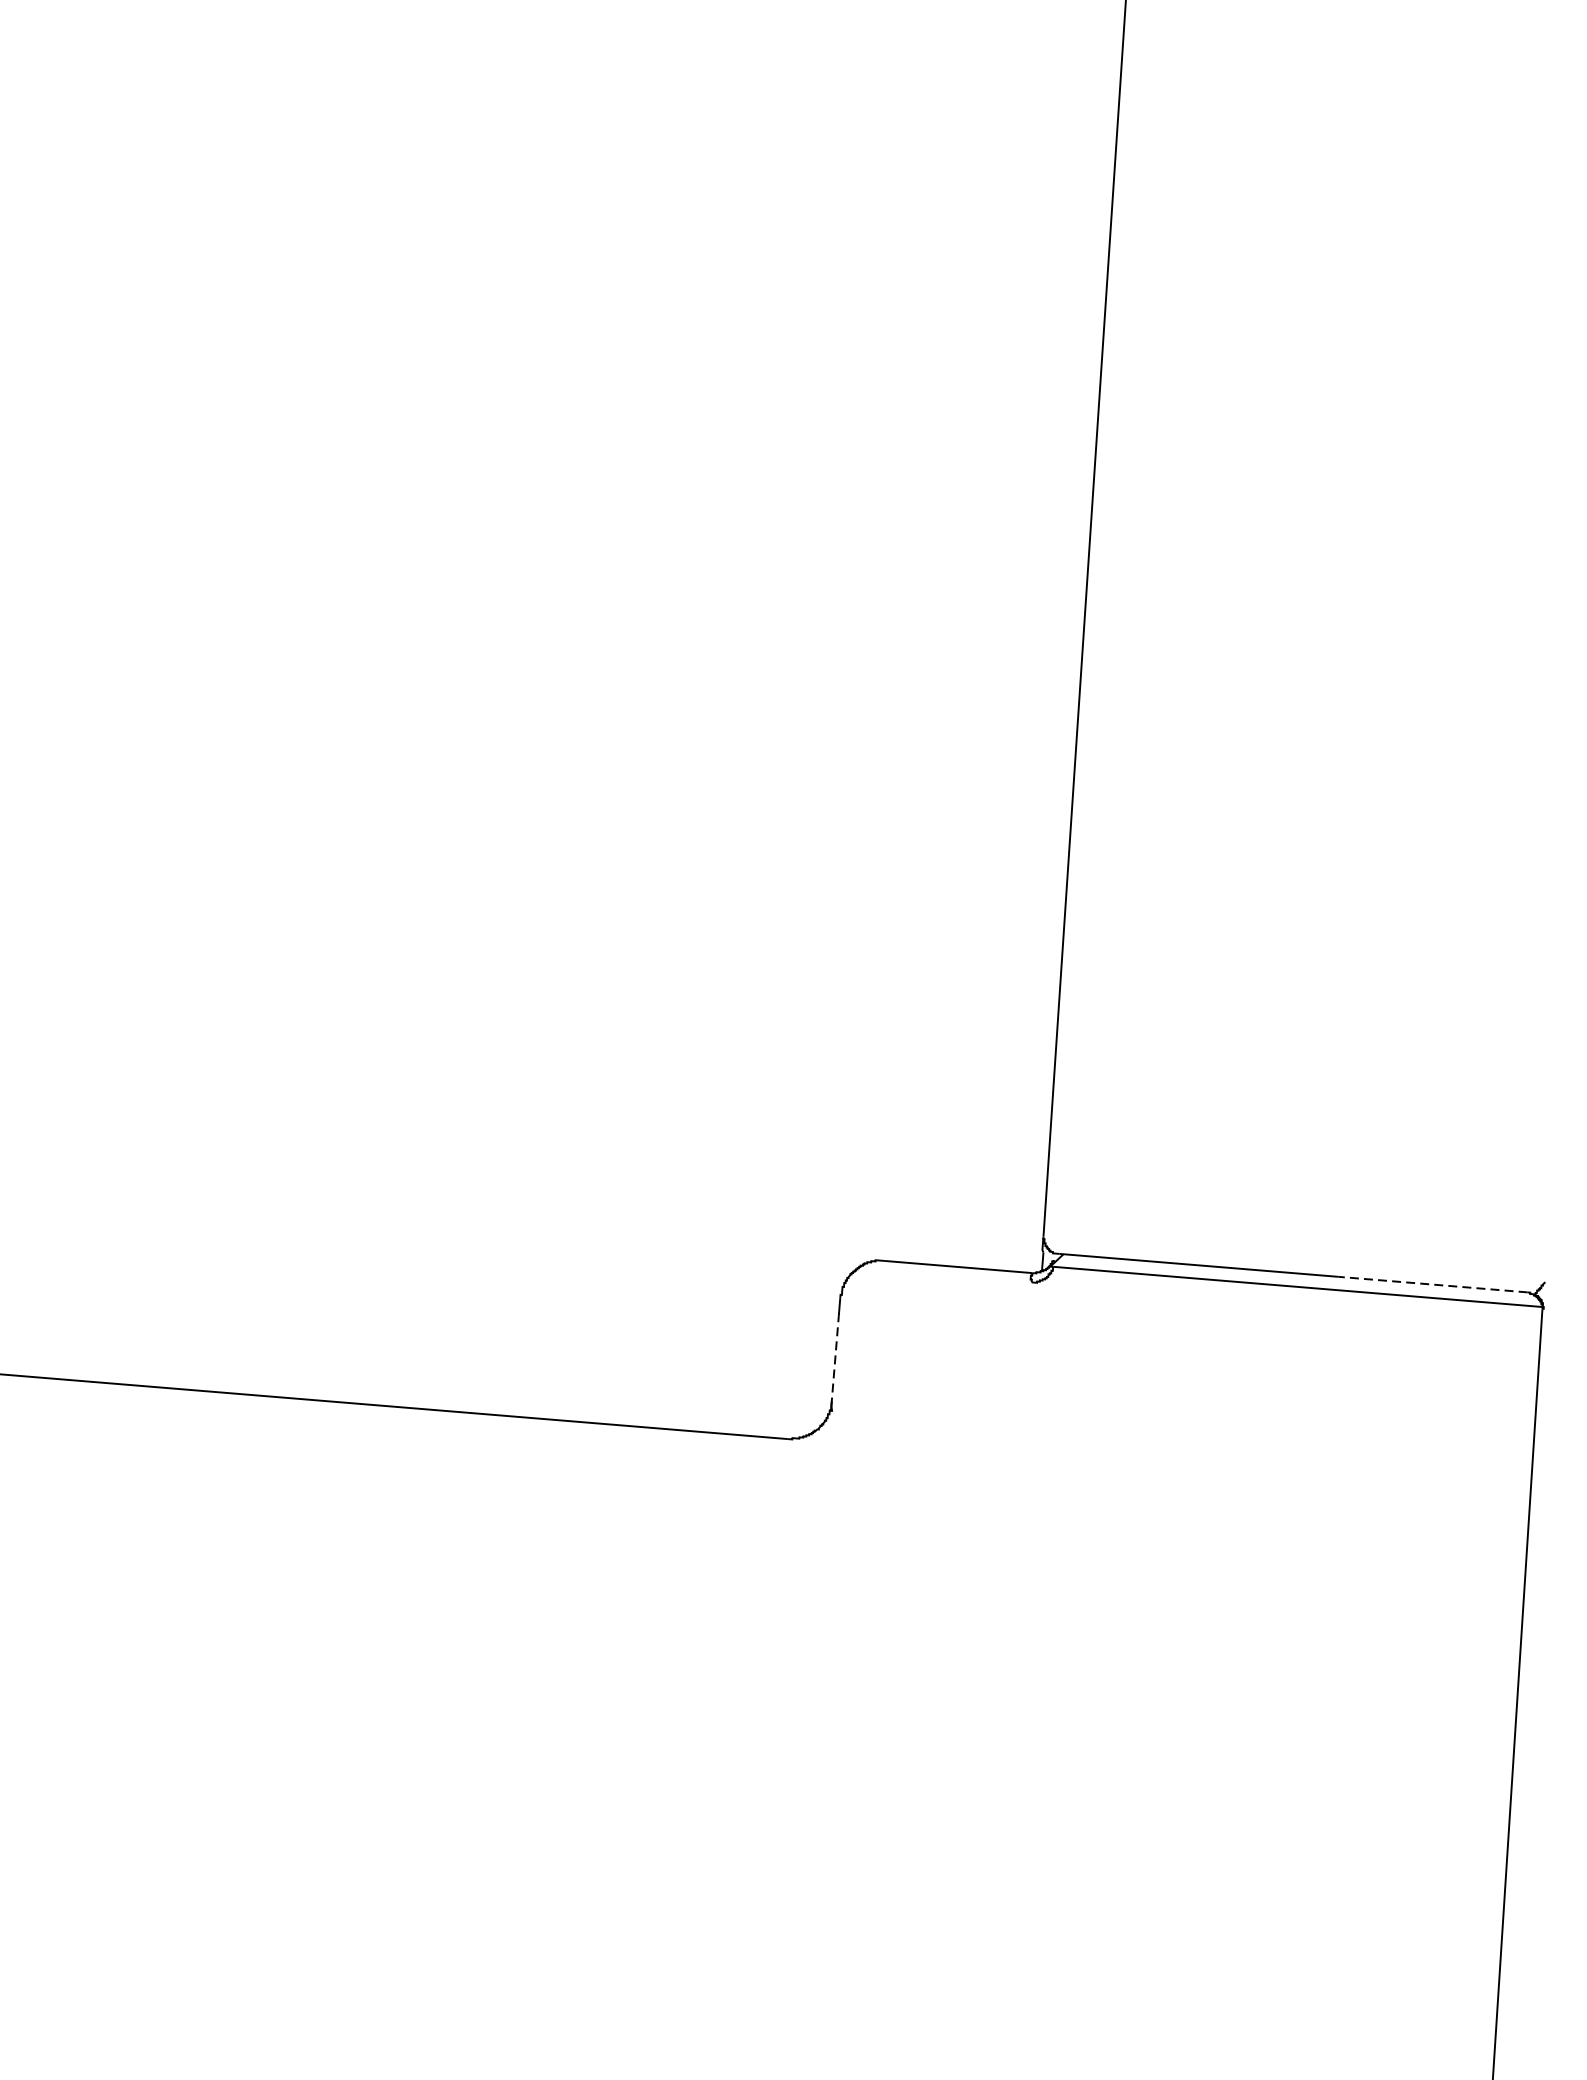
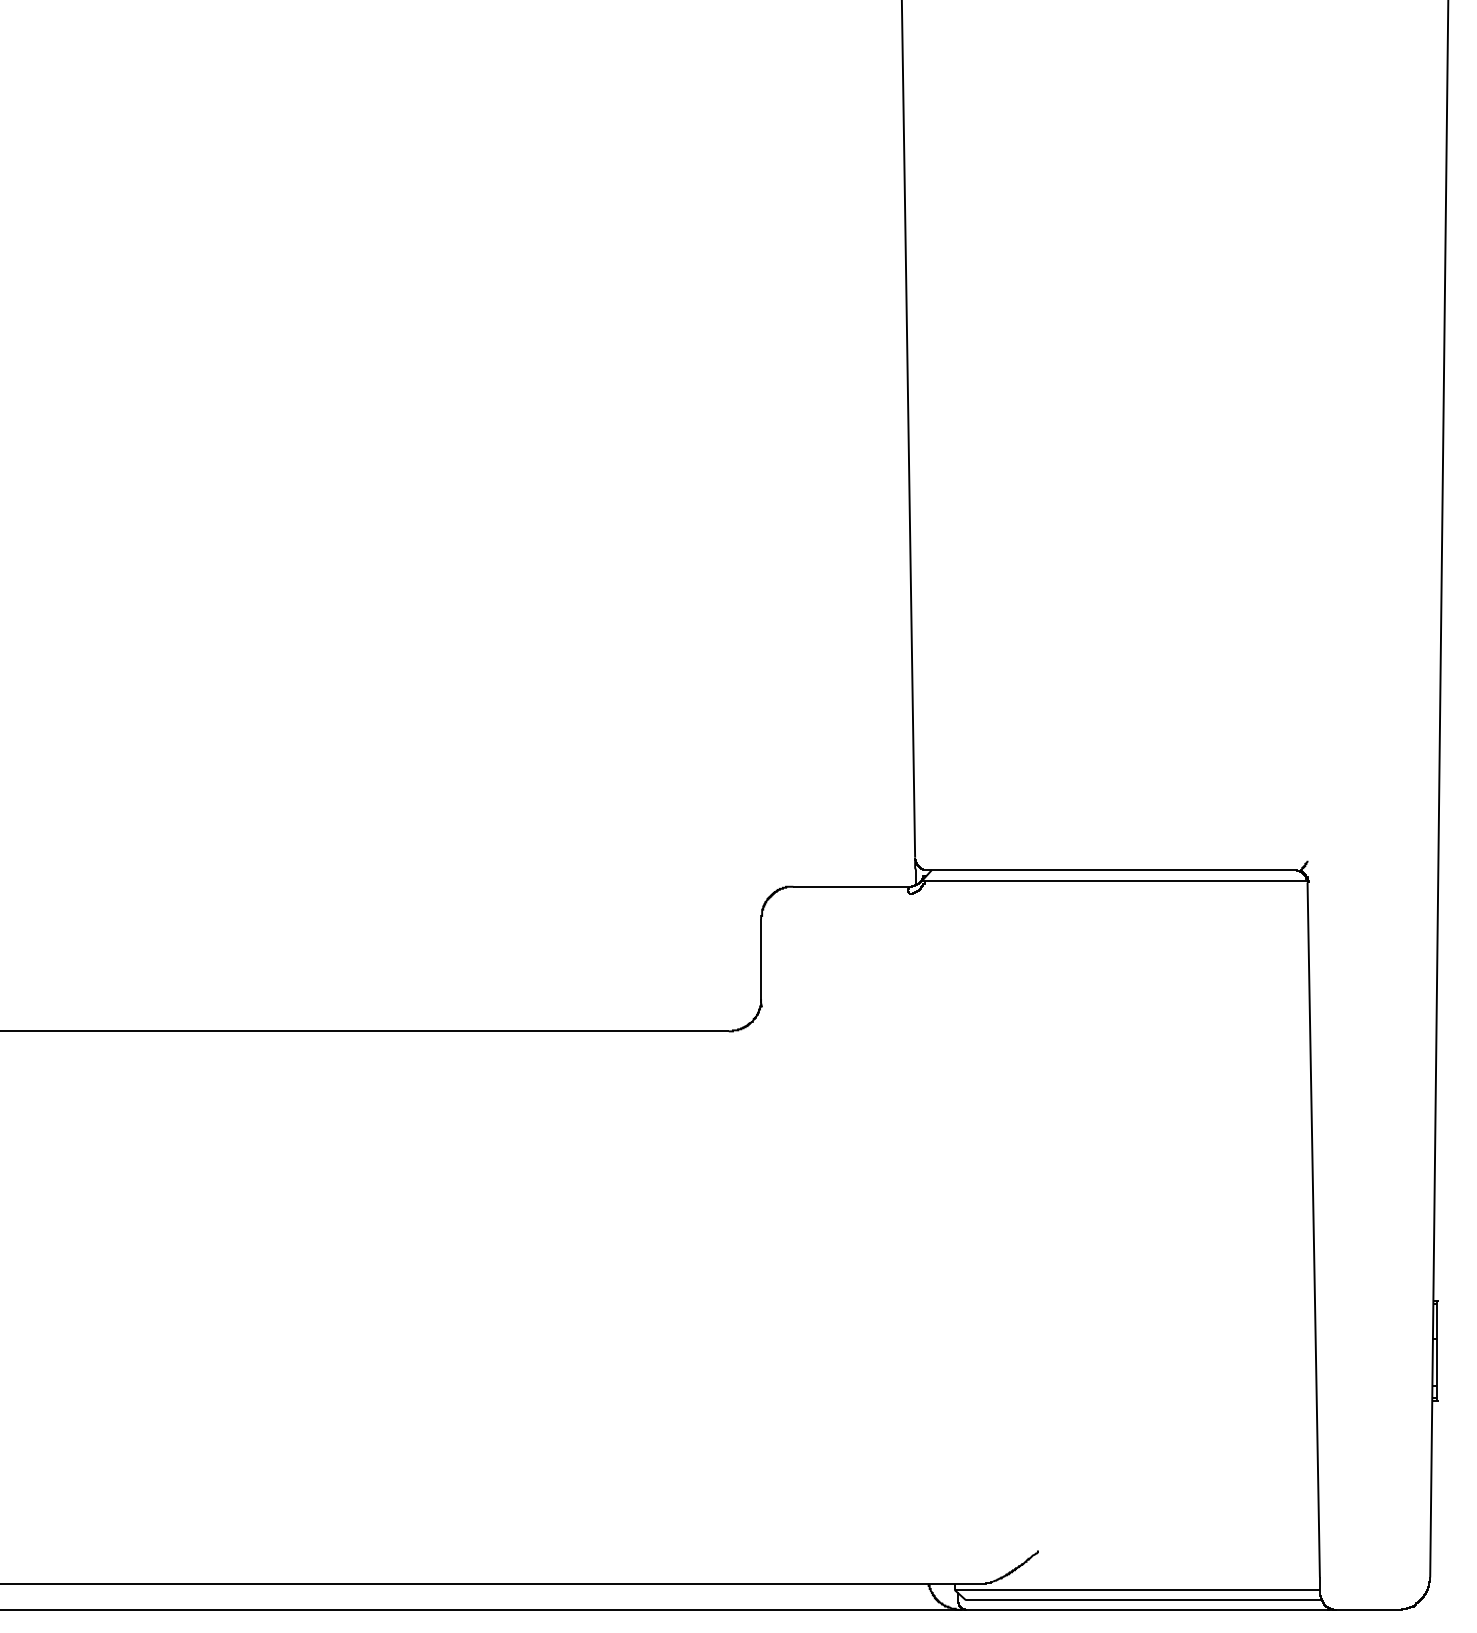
line: (1433, 1285) -> (1221, 870), dashed -> solid
line: (835, 1360) -> (761, 967), dashed -> solid

